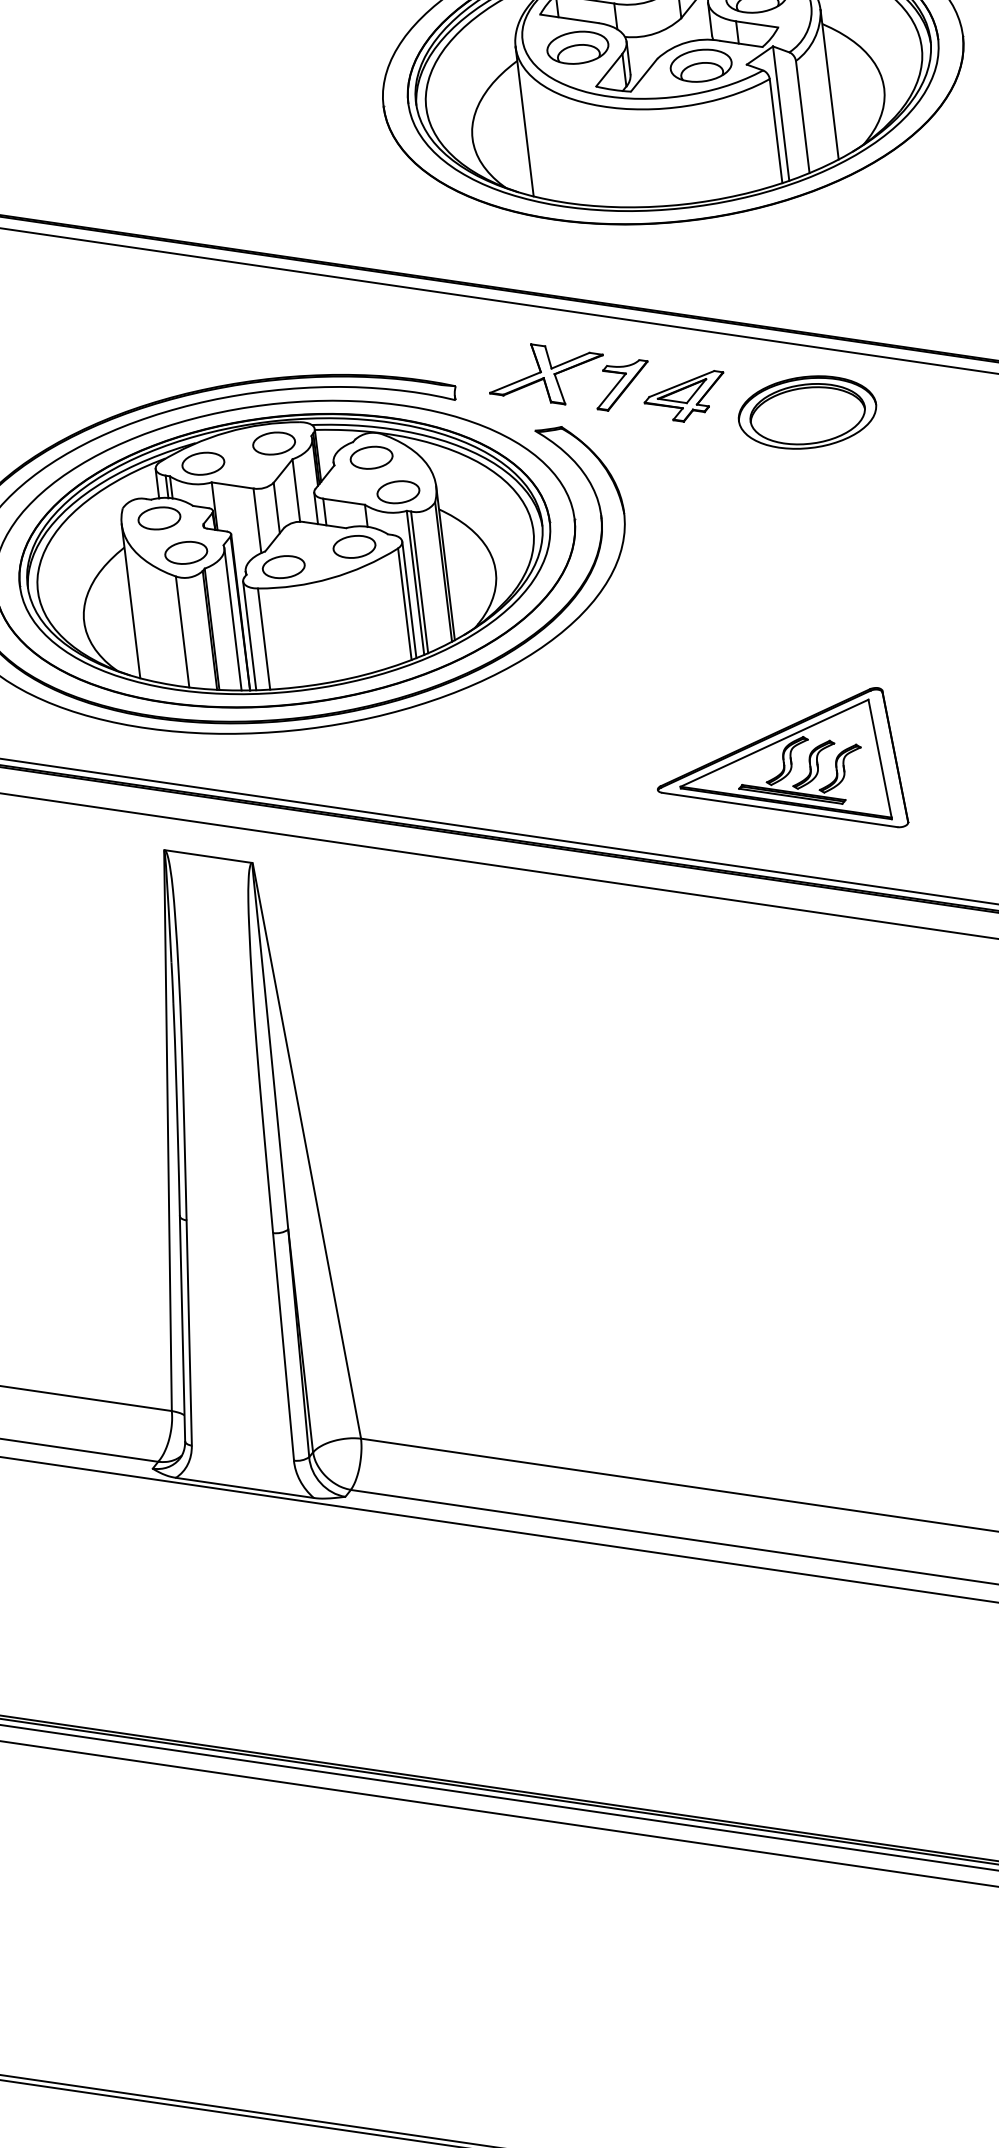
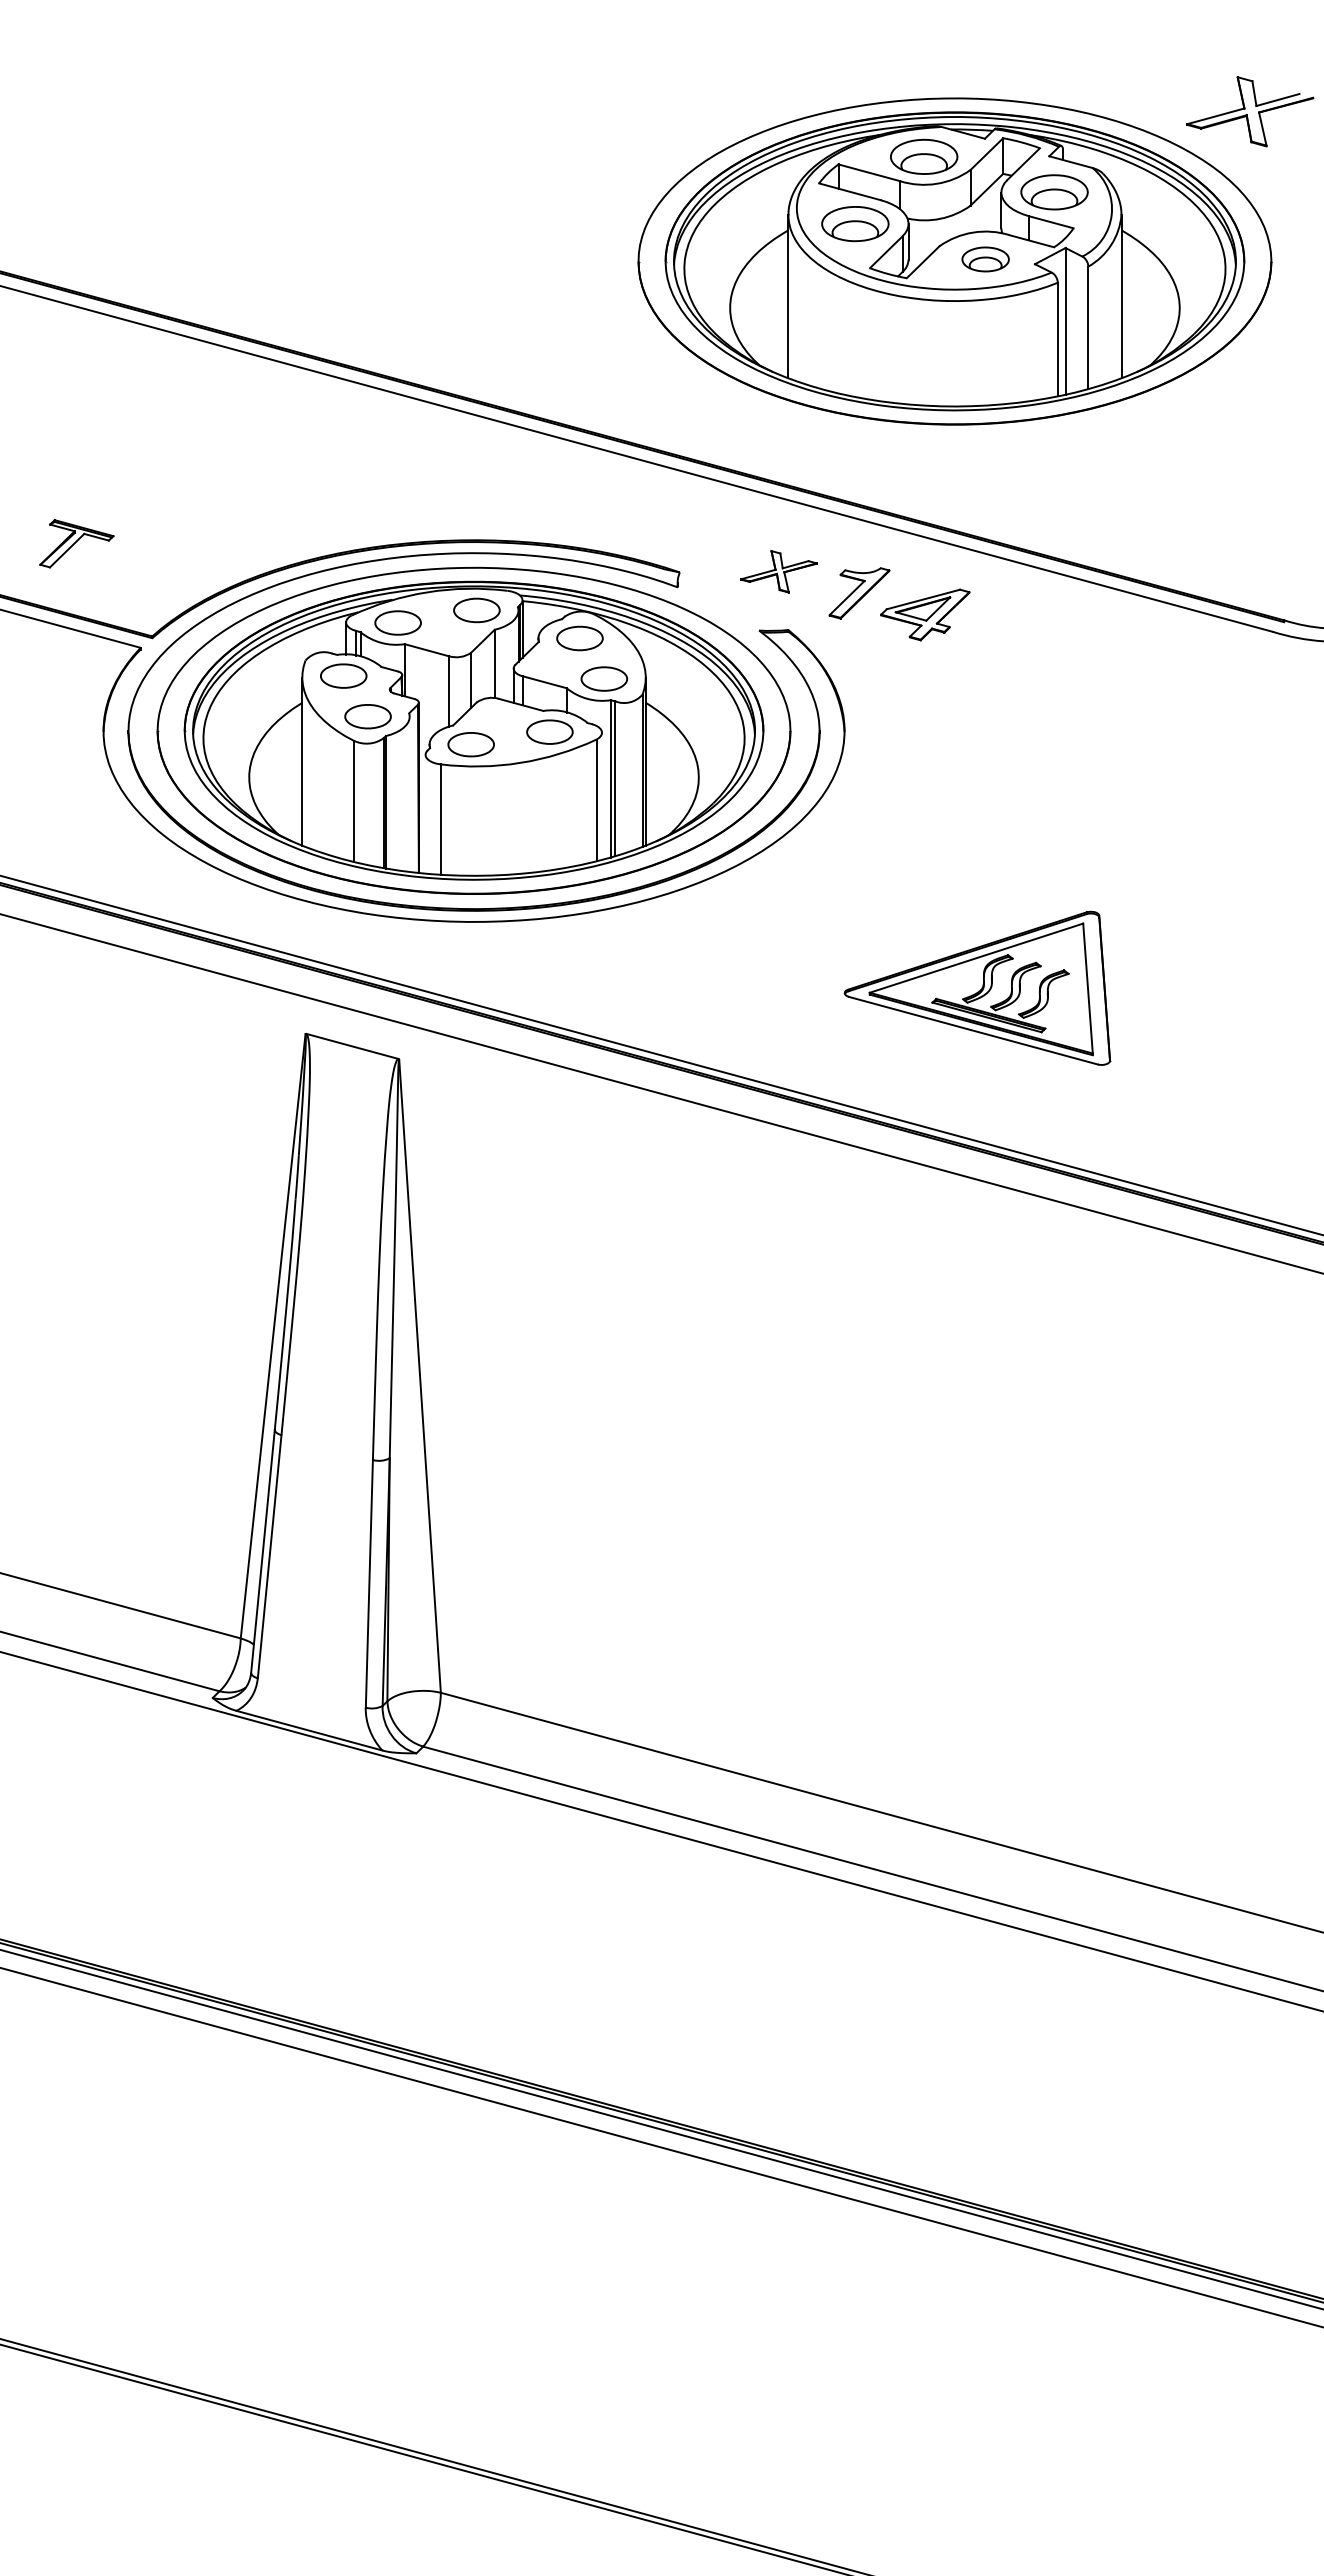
part: (700, 65) -> (985, 259), size x0.7
part: (546, 374) -> (778, 571), size x0.6
part: (807, 412) -> (1054, 646), removed
line: (409, 600) -> (602, 796), removed
line: (232, 619) -> (409, 794), removed
line: (249, 635) -> (425, 813), removed
part: (778, 769) -> (977, 987), moved

